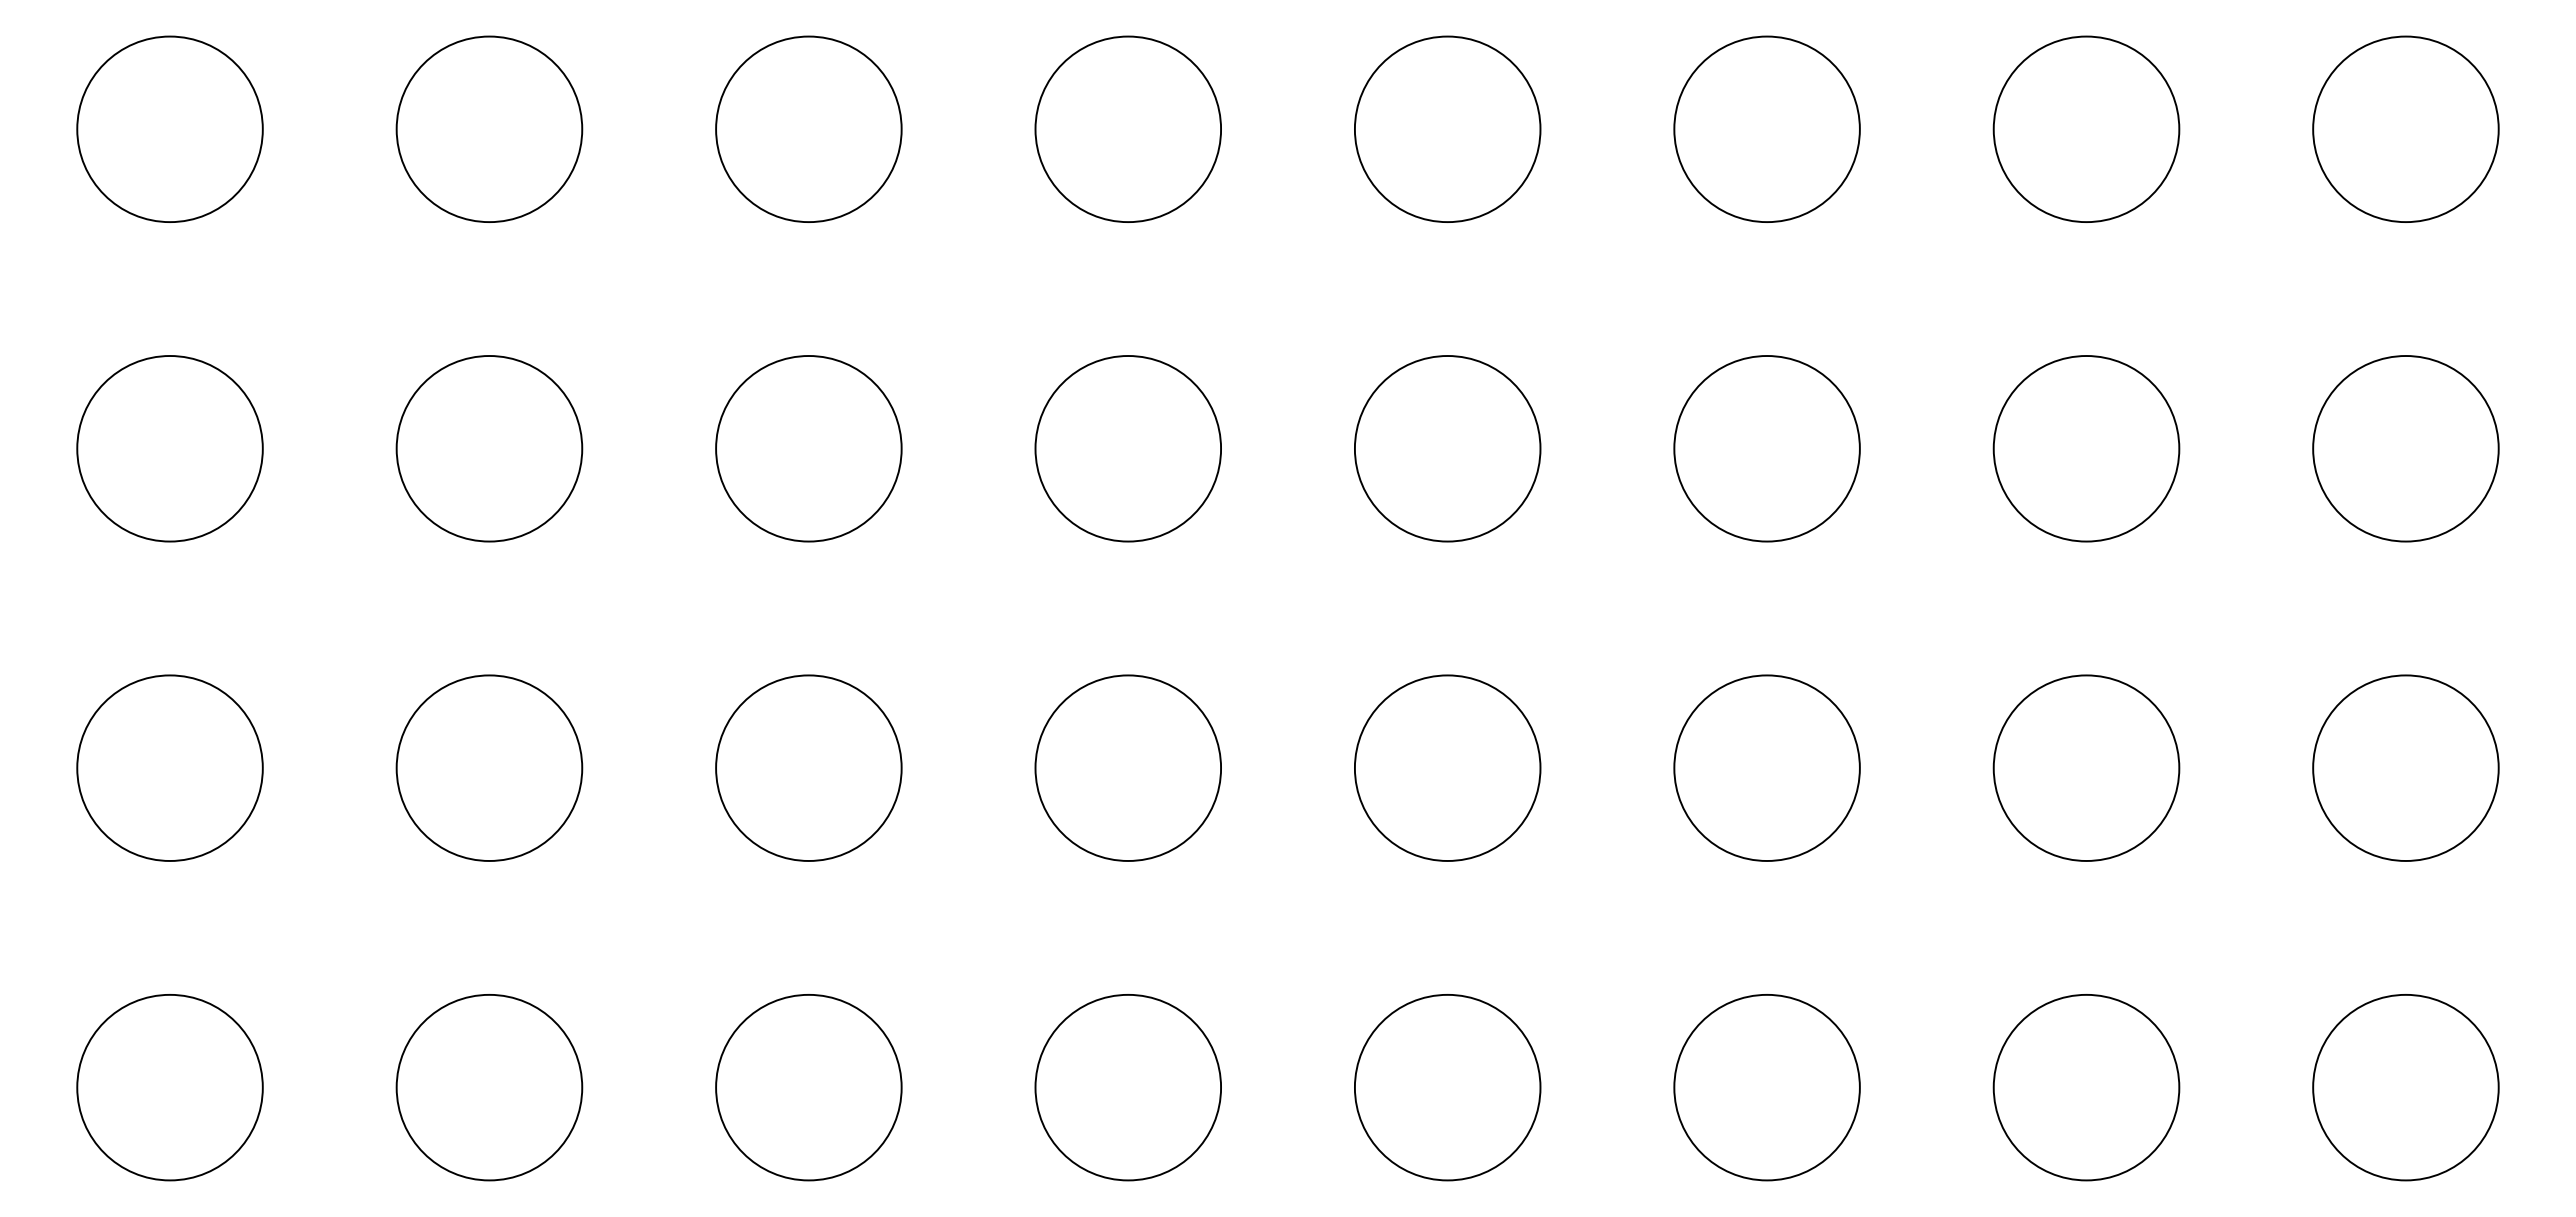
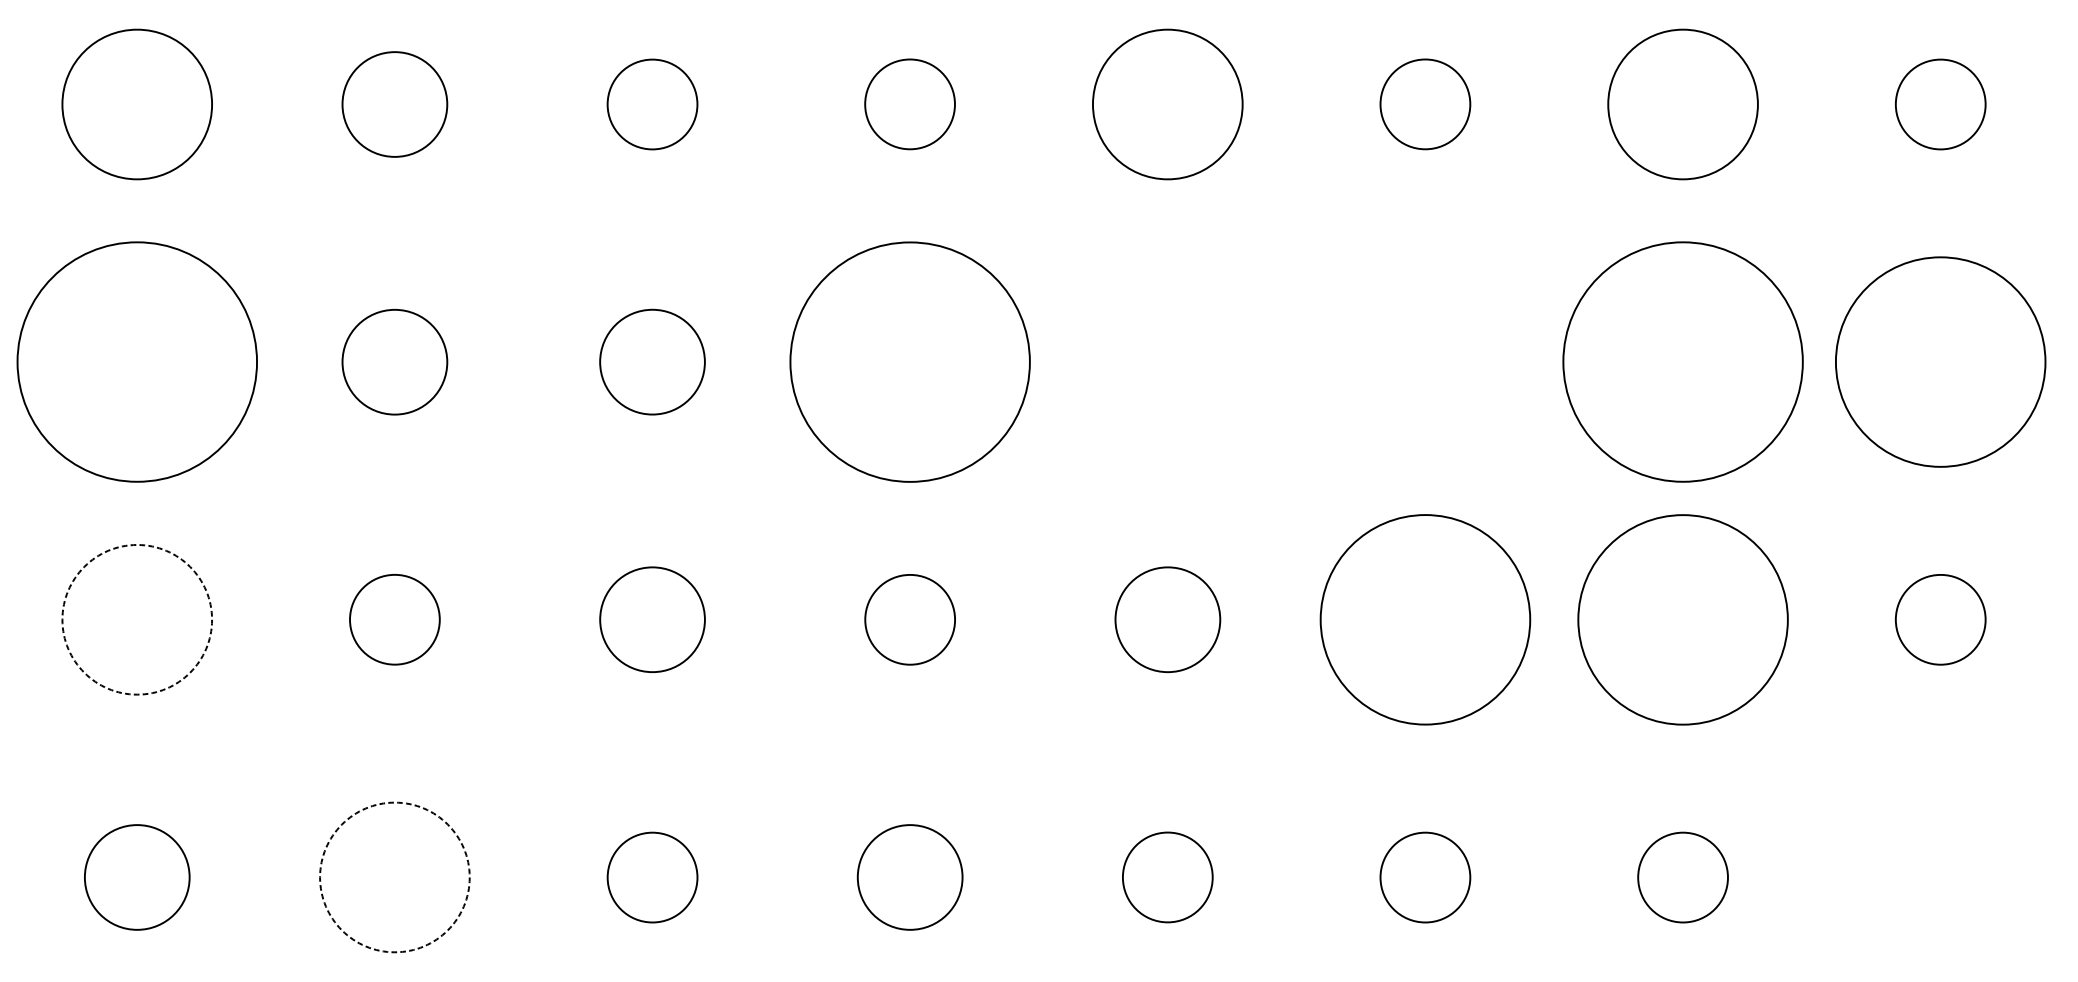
circle: (1127, 128) -> (909, 103), size x0.6
circle: (1766, 128) -> (1424, 103), size x0.6
circle: (489, 129) -> (394, 104), size x0.7
circle: (808, 129) -> (652, 104), size x0.6
circle: (2405, 129) -> (1940, 104), size x0.6
circle: (169, 448) -> (136, 361), size x1.6
circle: (489, 448) -> (394, 361), size x0.7
circle: (808, 448) -> (652, 361), size x0.7
circle: (1128, 448) -> (910, 361), size x1.6
circle: (1447, 448) -> (1167, 361), removed
circle: (1766, 448) -> (1424, 361), removed
circle: (2086, 448) -> (1683, 361), size x1.6
circle: (2405, 448) -> (1940, 361), size x1.4
circle: (169, 767) -> (136, 619), solid -> dashed
circle: (489, 767) -> (394, 619), size x0.6
circle: (808, 767) -> (652, 619), size x0.7
circle: (1128, 767) -> (910, 619), size x0.6
circle: (1447, 767) -> (1167, 619), size x0.7
circle: (1766, 767) -> (1424, 619), size x1.4
circle: (2086, 767) -> (1683, 619), size x1.4
circle: (2405, 767) -> (1940, 619), size x0.6
circle: (169, 1087) -> (136, 877), size x0.7
circle: (489, 1087) -> (394, 877), solid -> dashed
circle: (808, 1087) -> (652, 877), size x0.6
circle: (1128, 1087) -> (910, 877), size x0.7
circle: (1447, 1087) -> (1167, 877), size x0.6
circle: (1766, 1087) -> (1424, 877), size x0.6
circle: (2086, 1087) -> (1683, 877), size x0.6
circle: (2405, 1087) -> (1940, 877), removed

